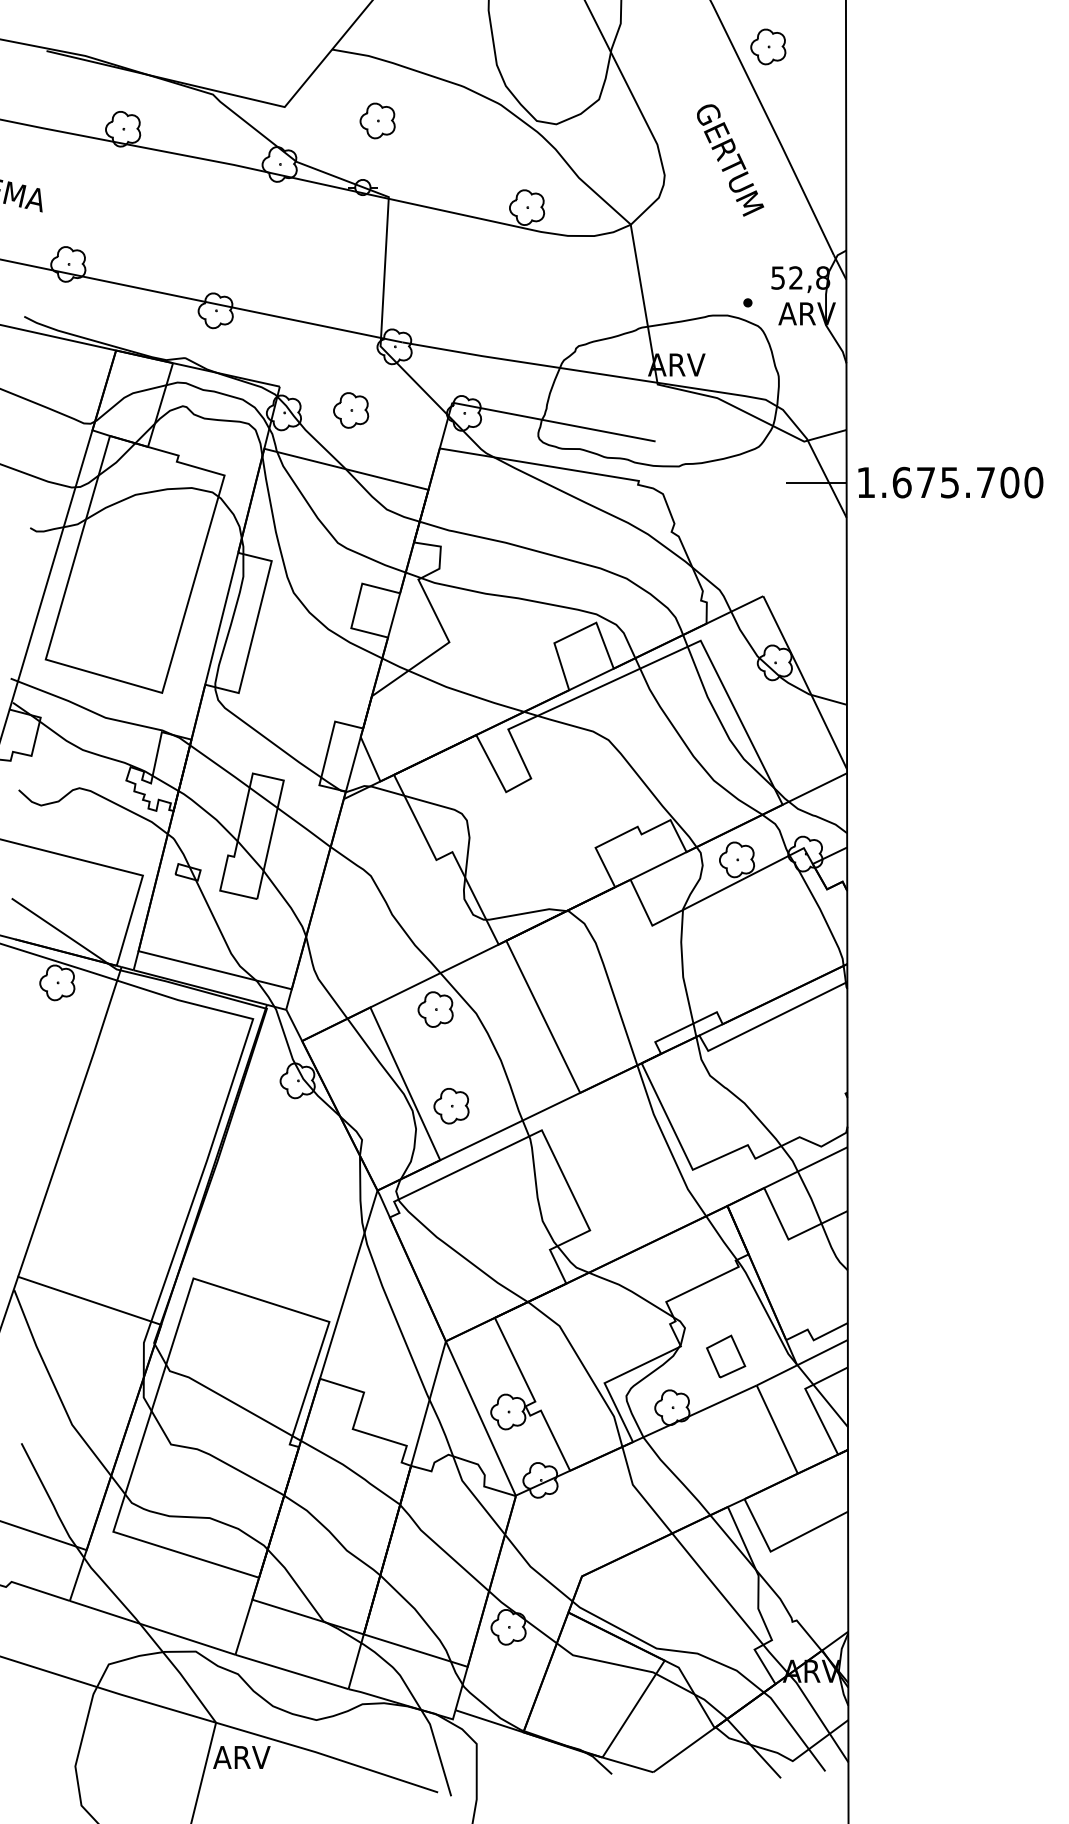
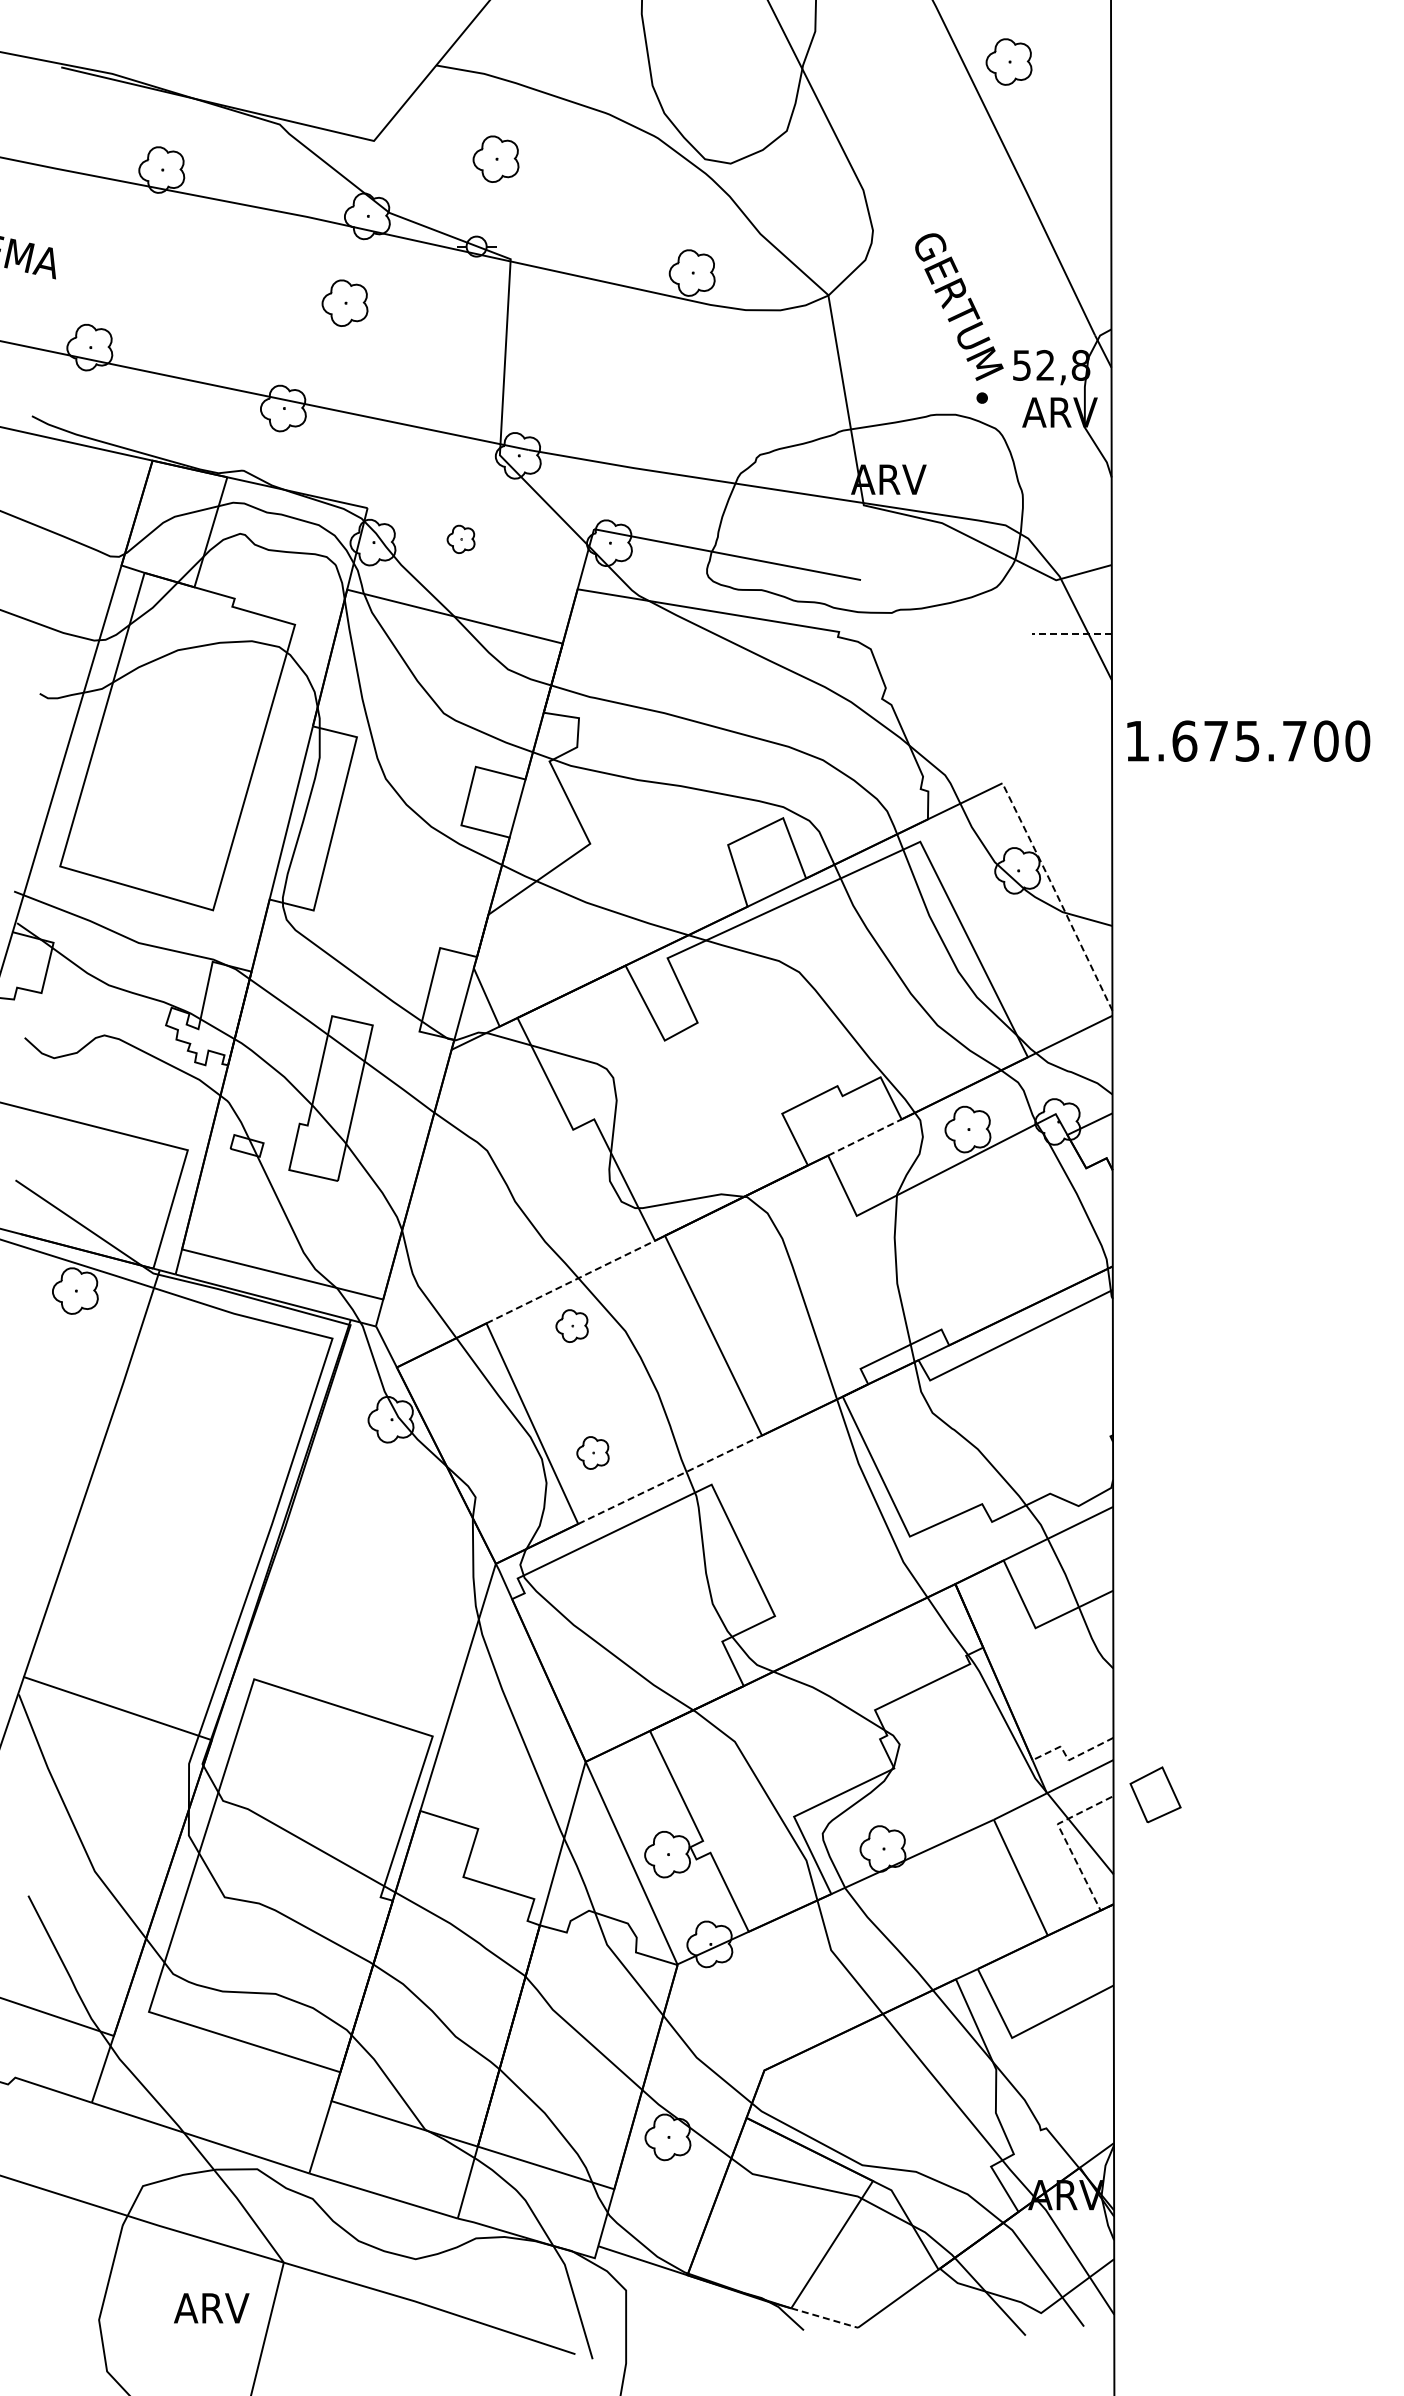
text: (730, 160) -> (959, 306), moved
part: (262, 230) -> (344, 302), added
part: (350, 410) -> (460, 539), size x0.6
line: (815, 482) -> (1071, 634), solid -> dashed
text: (950, 482) -> (1248, 740), moved
line: (805, 681) -> (1057, 895), solid -> dashed
line: (659, 865) -> (865, 1137), solid -> dashed
line: (434, 976) -> (570, 1282), solid -> dashed
part: (435, 1009) -> (571, 1325), size x0.7
part: (451, 1105) -> (592, 1452), size x0.7
line: (510, 1126) -> (670, 1479), solid -> dashed
line: (813, 1340) -> (1068, 1760), solid -> dashed
part: (726, 1356) -> (1155, 1794), moved
line: (813, 1405) -> (1068, 1845), solid -> dashed
text: (241, 1757) -> (211, 2308), moved
line: (627, 1765) -> (824, 2318), solid -> dashed

